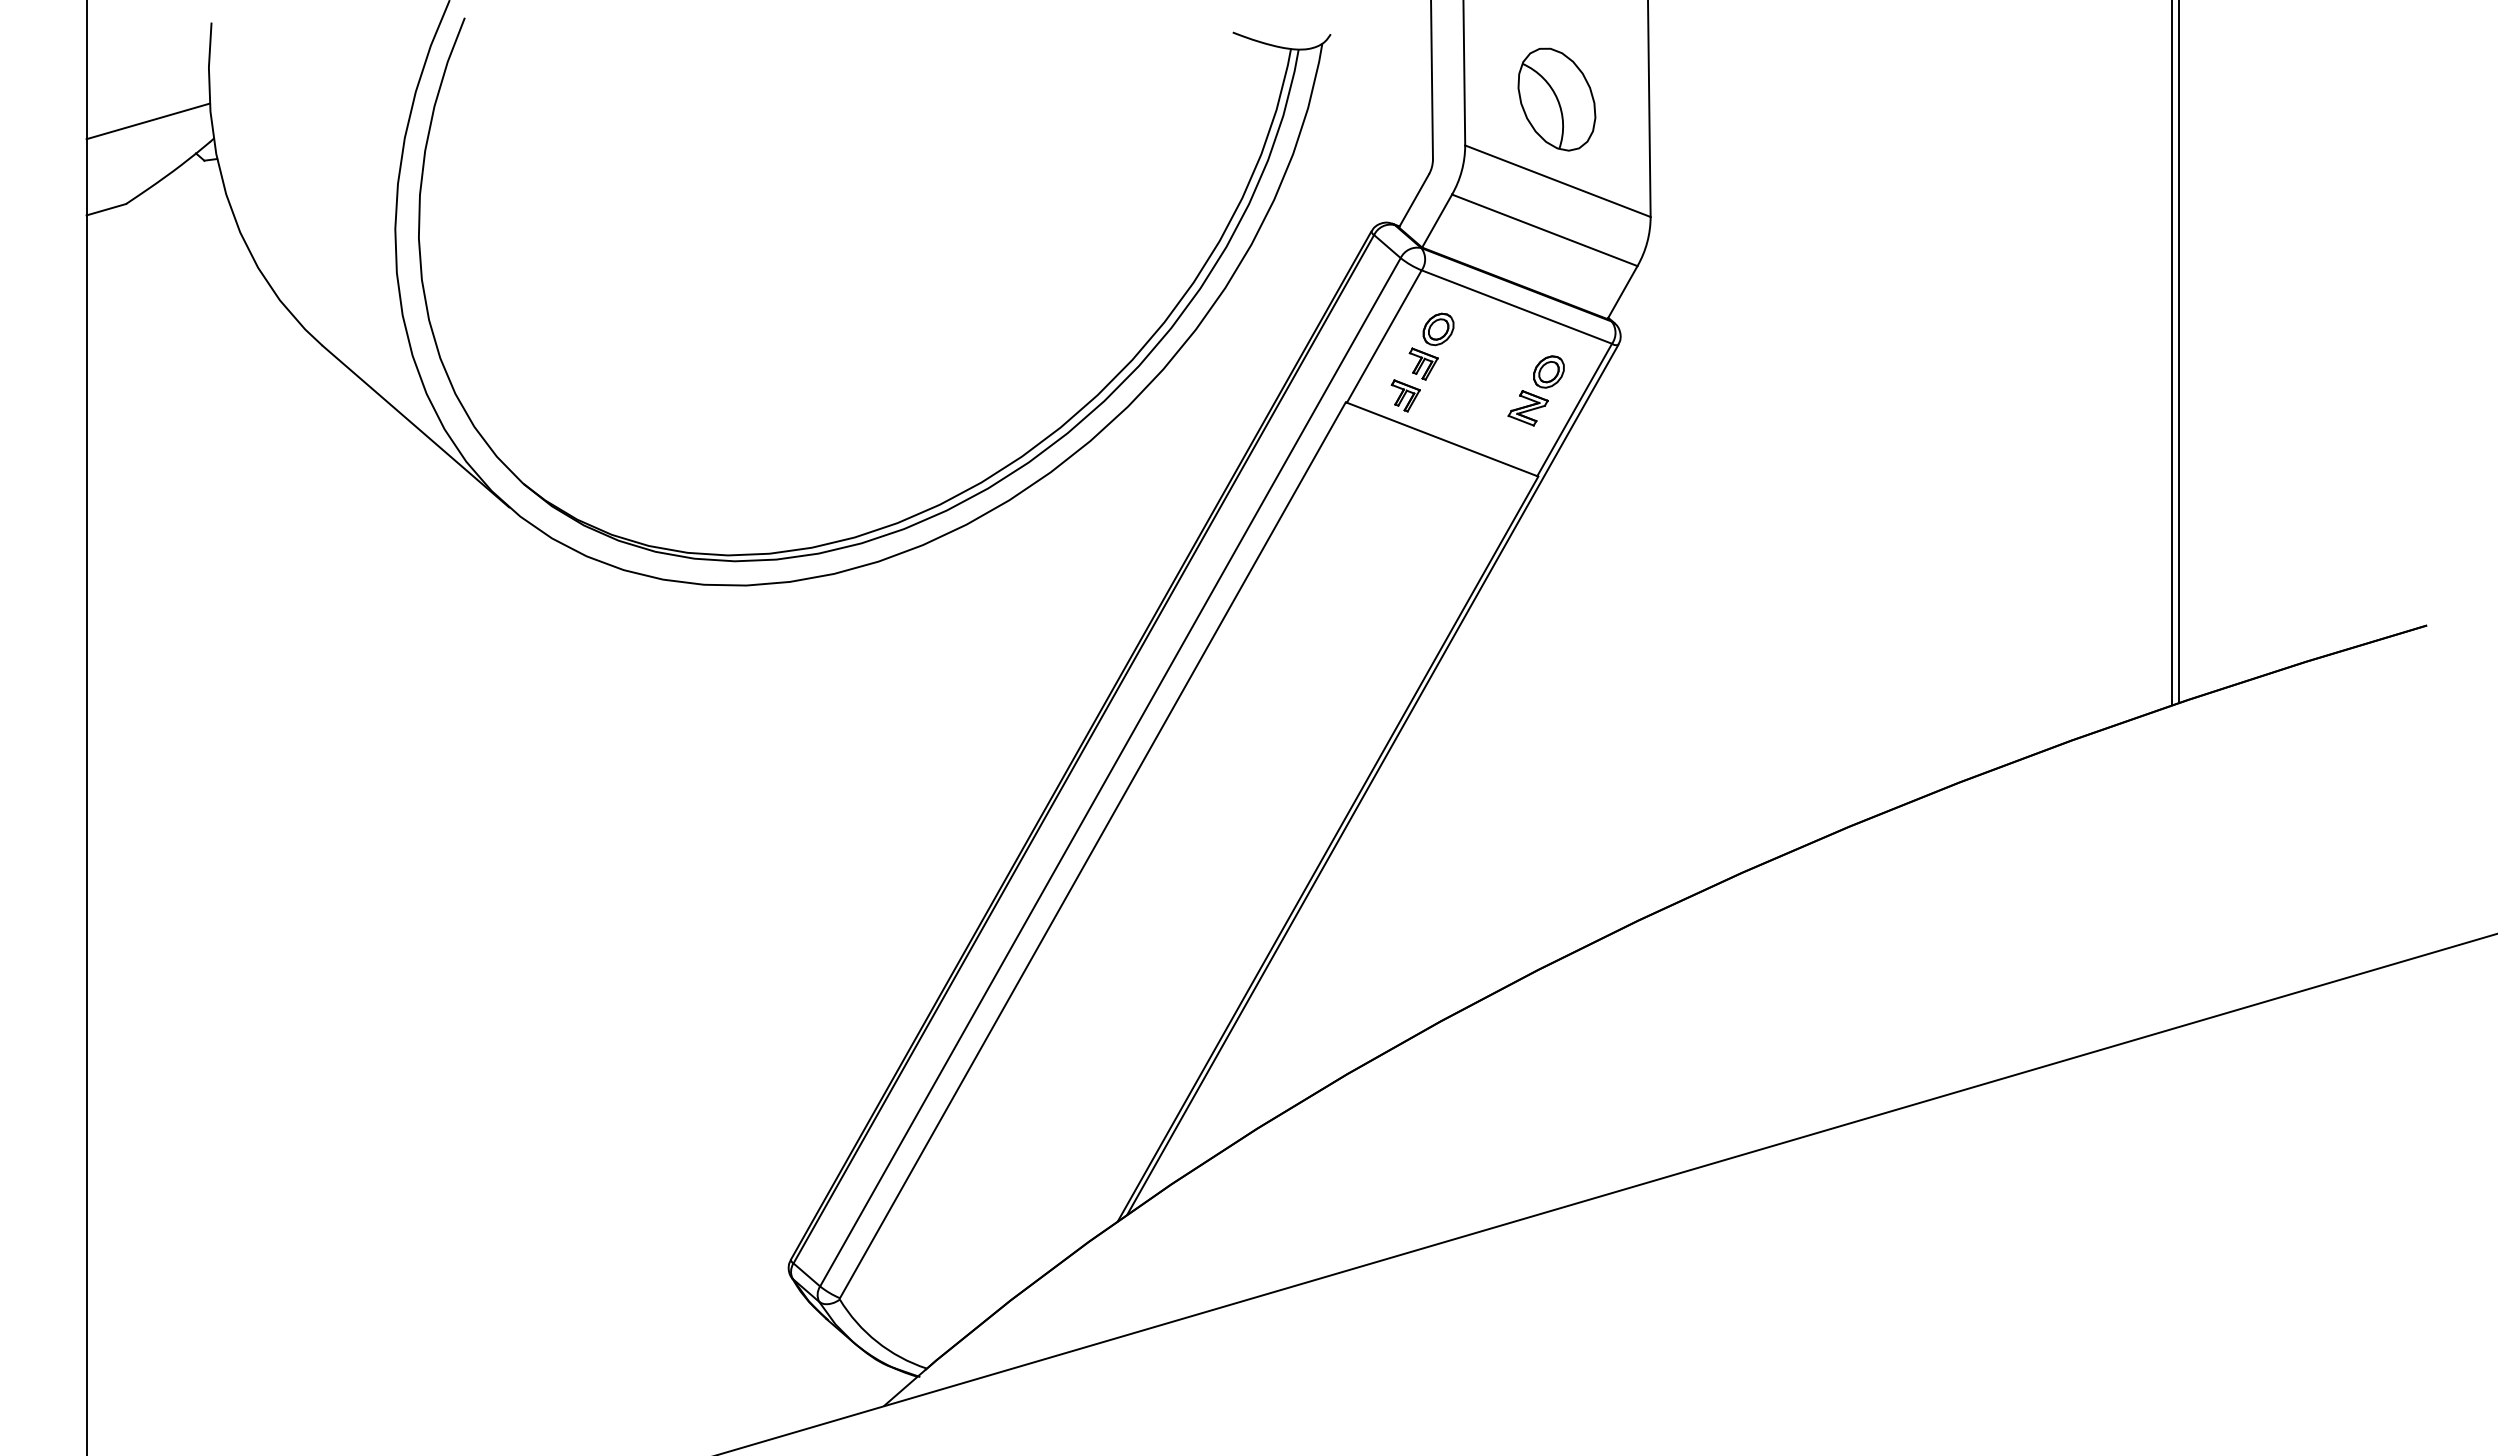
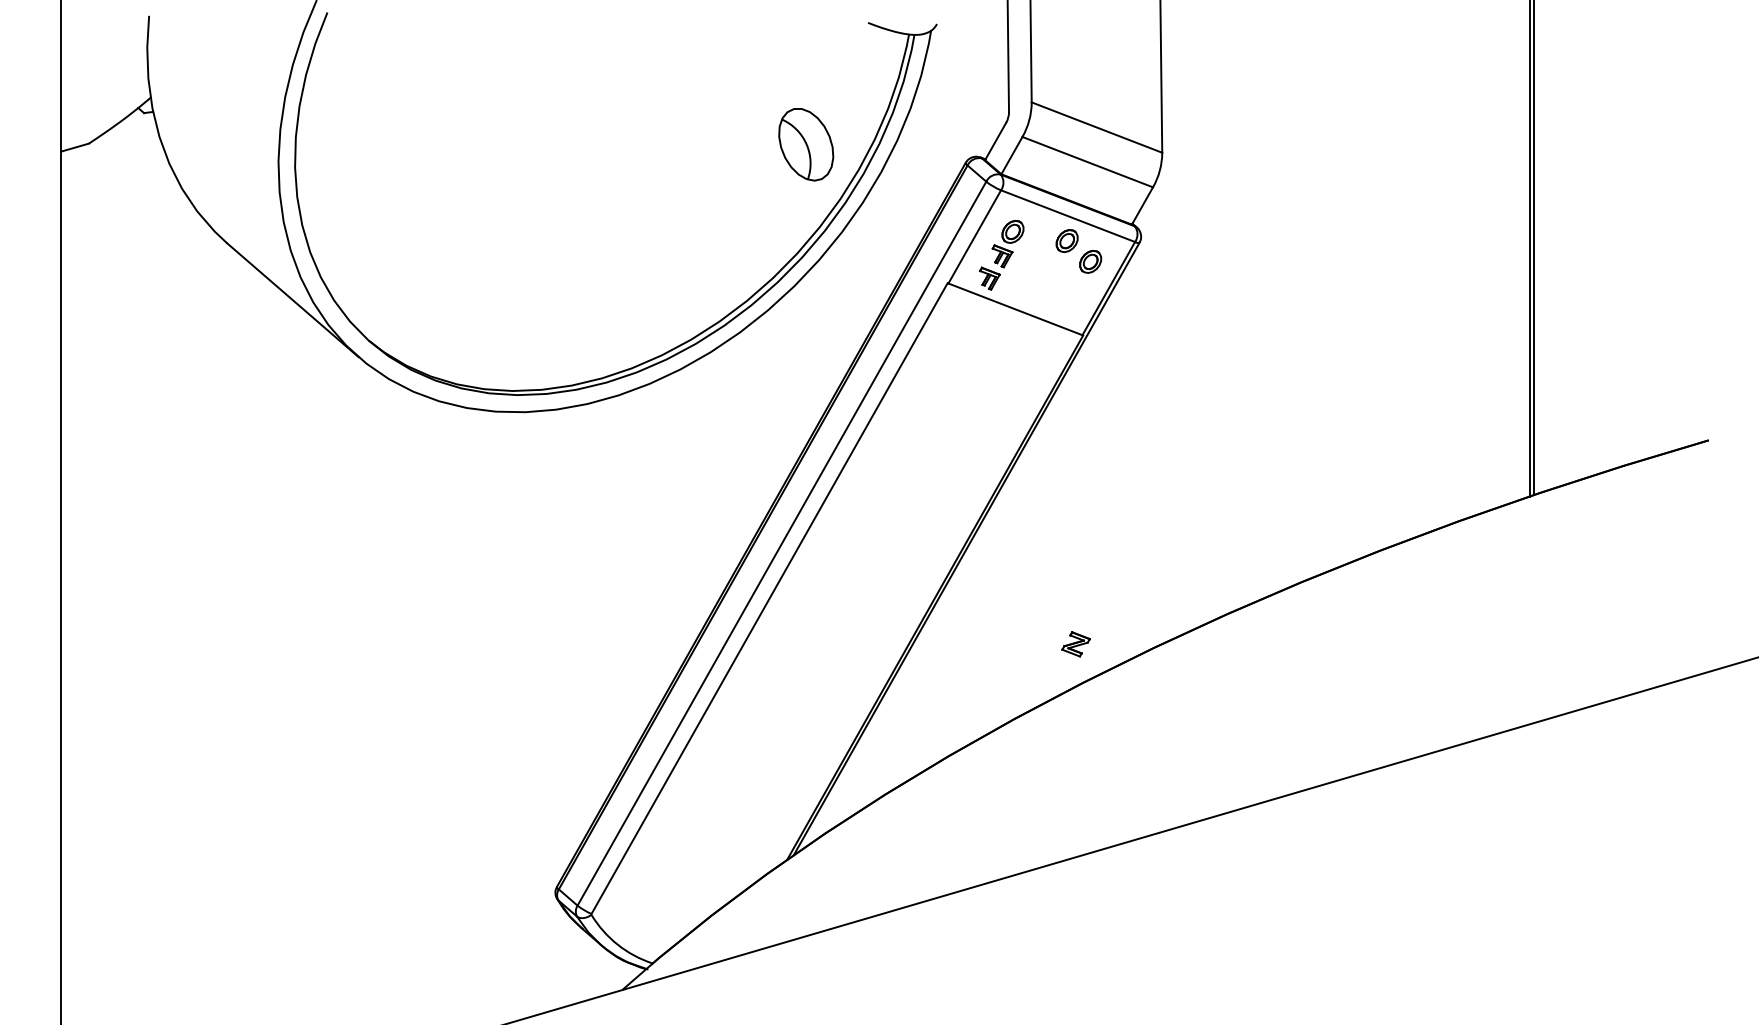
part: (1556, 99) -> (805, 144), moved
line: (147, 121) -> (104, 85), removed
part: (1515, 342) -> (1067, 241), added
part: (1527, 408) -> (1075, 644), moved

